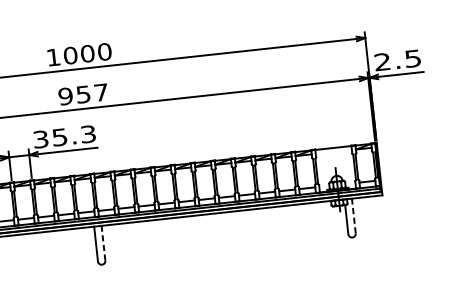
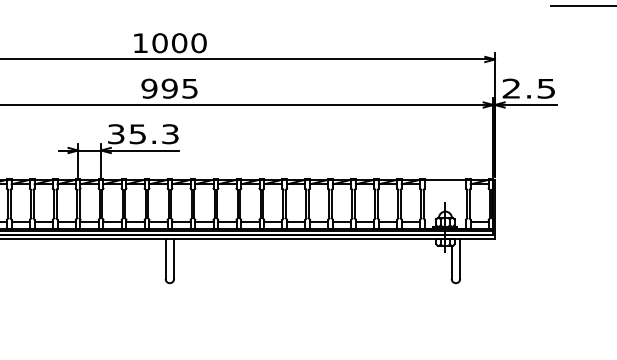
text: (91, 93) -> (179, 88), 957 -> 995
line: (354, 216) -> (460, 259), dashed -> solid
line: (103, 243) -> (174, 259), dashed -> solid

